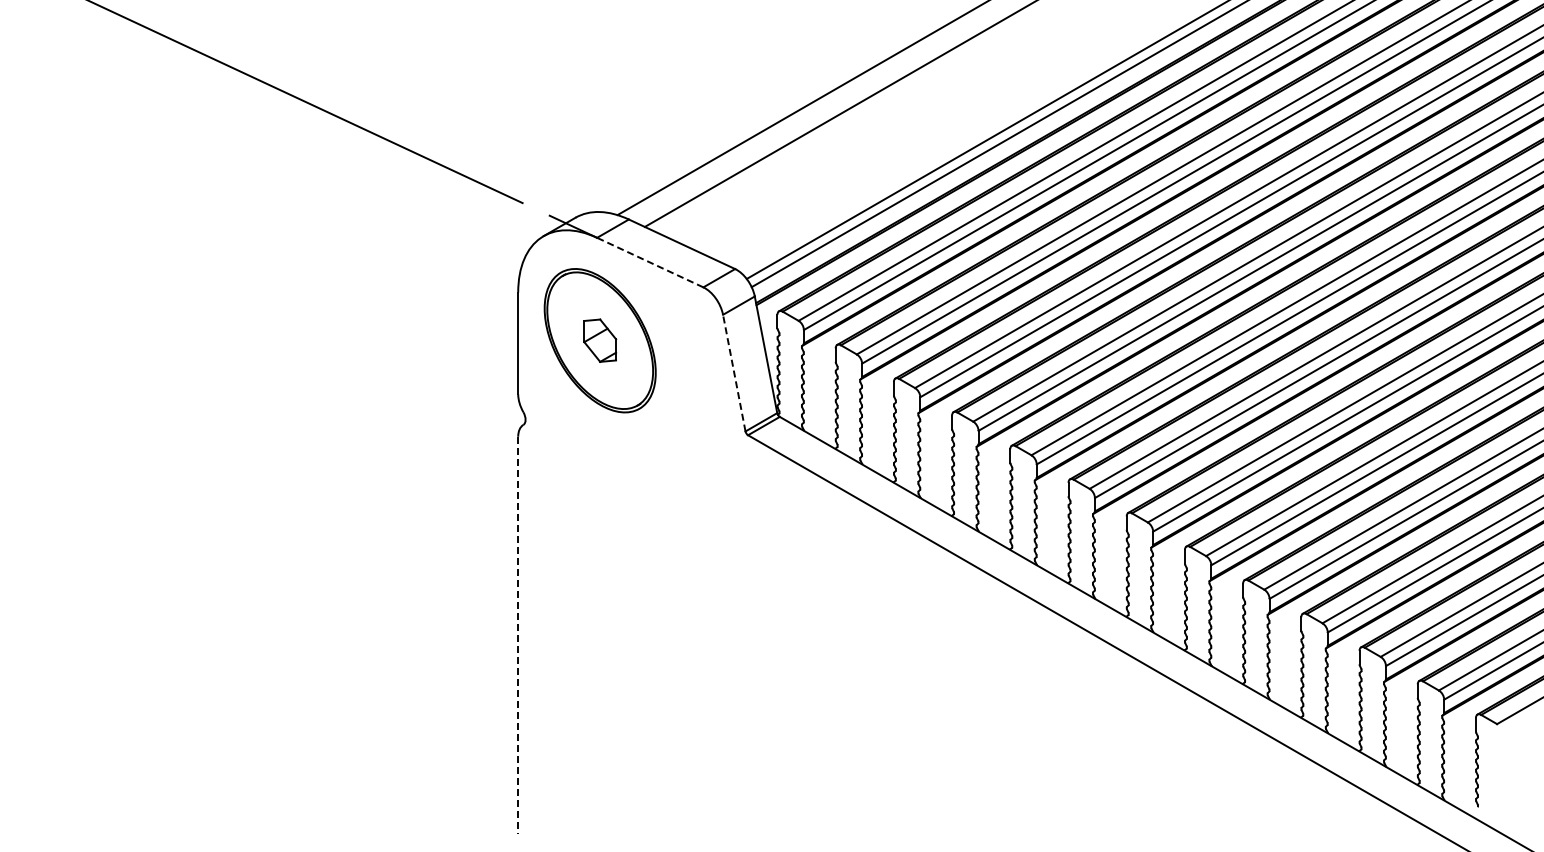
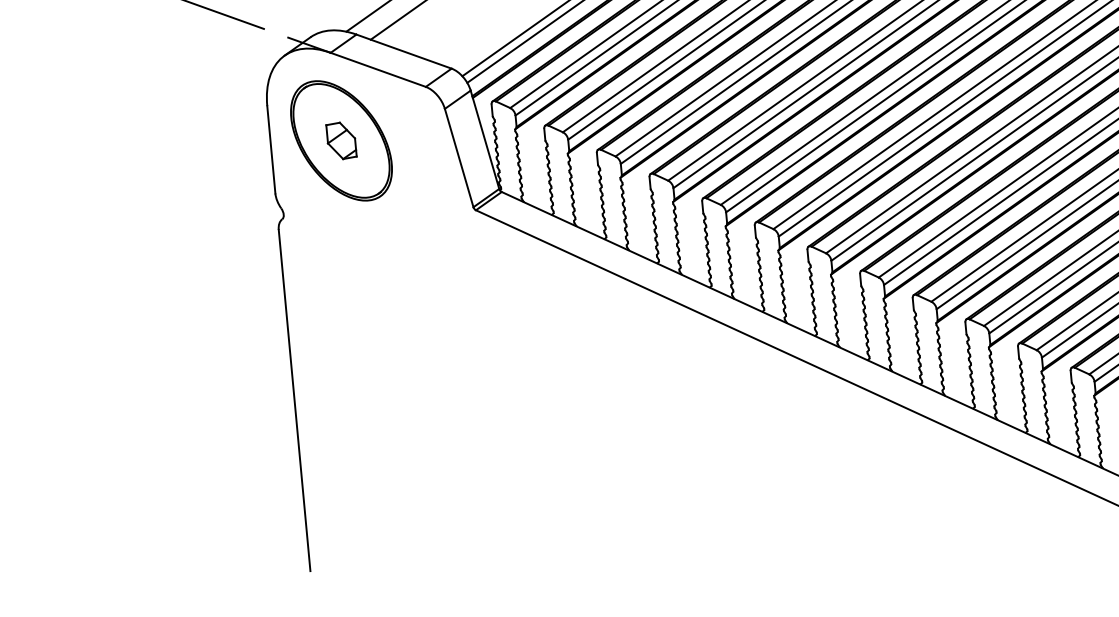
line: (650, 262) -> (378, 69), dashed -> solid
line: (734, 372) -> (459, 157), dashed -> solid
line: (518, 635) -> (294, 400), dashed -> solid

